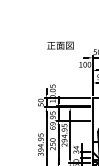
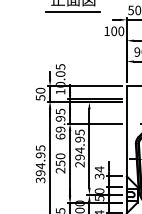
line: (60, 53) -> (73, 12), added

